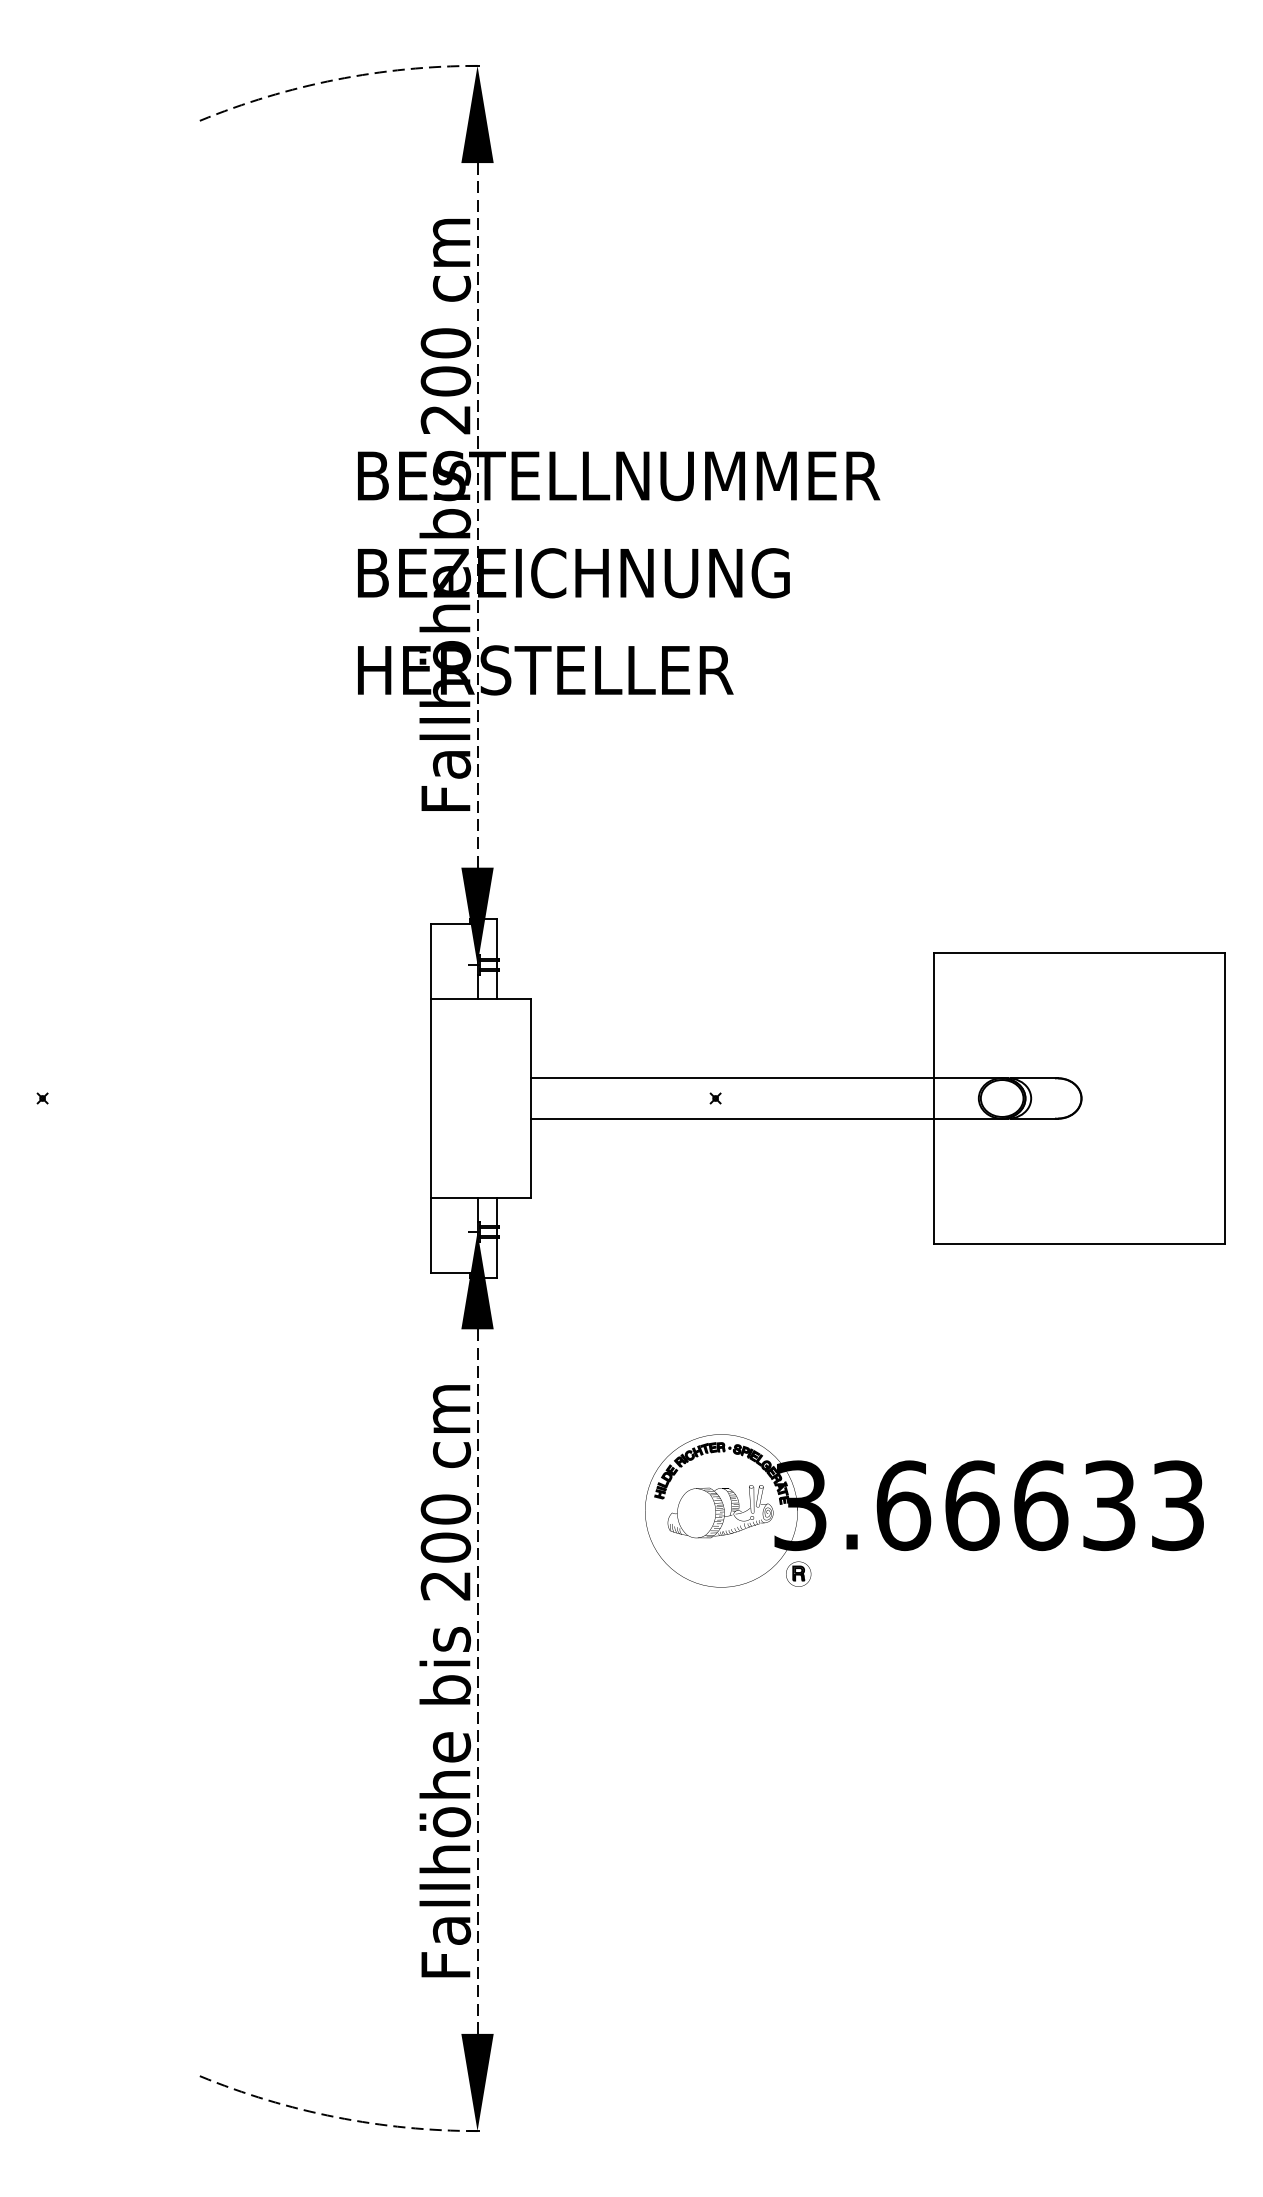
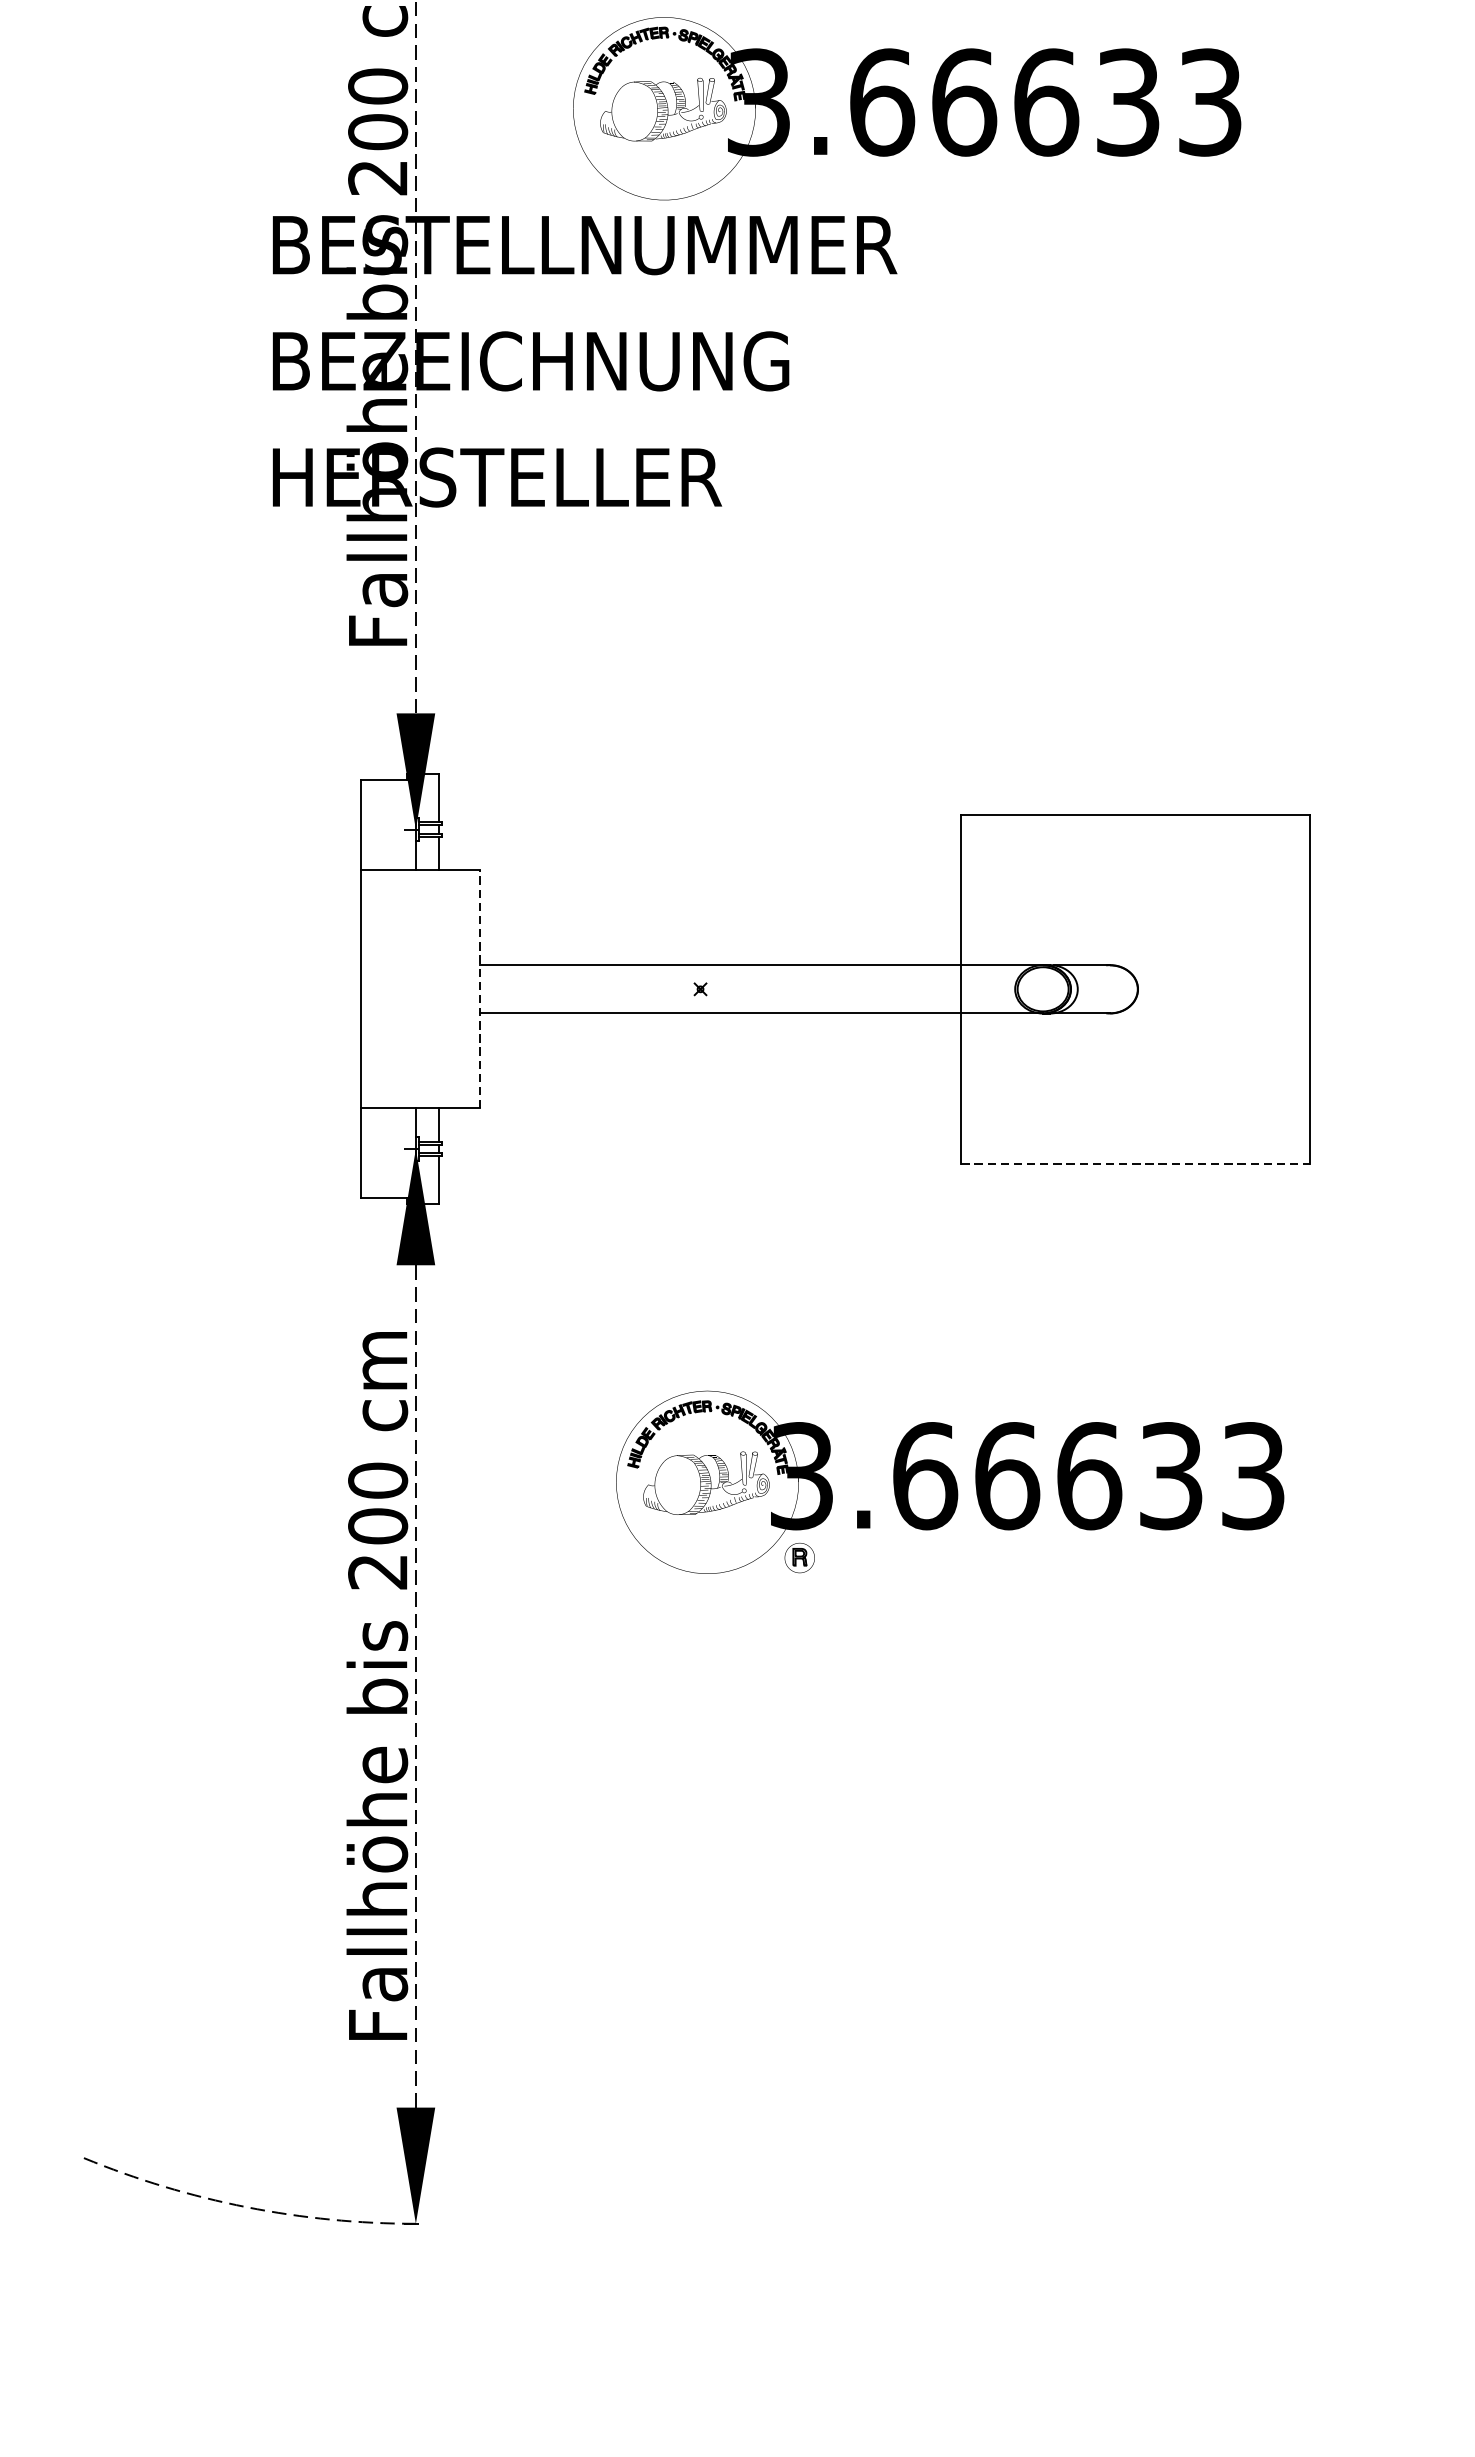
part: (888, 361) -> (907, 108), added
line: (530, 1098) -> (479, 989), solid -> dashed
line: (1079, 1244) -> (1135, 1163), solid -> dashed

